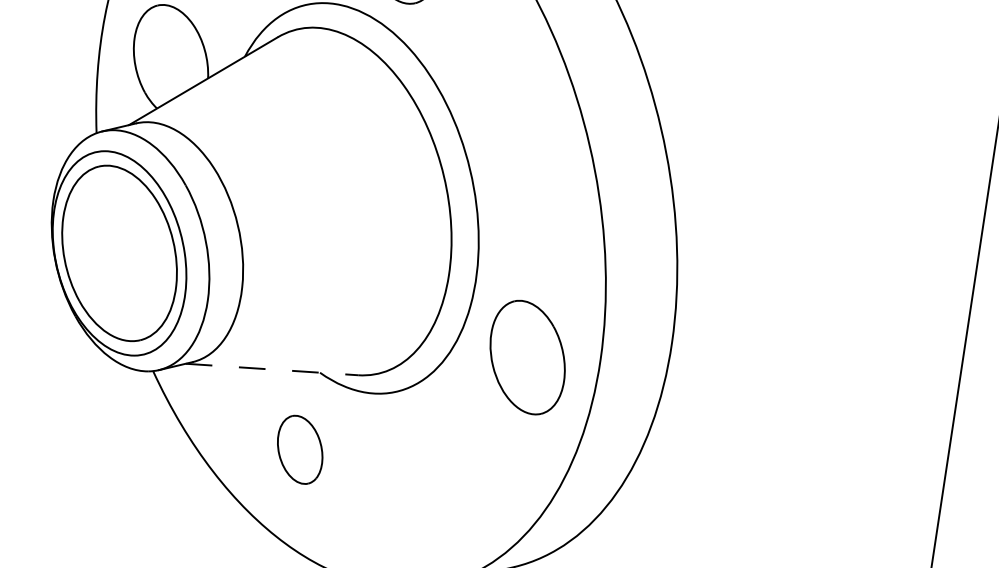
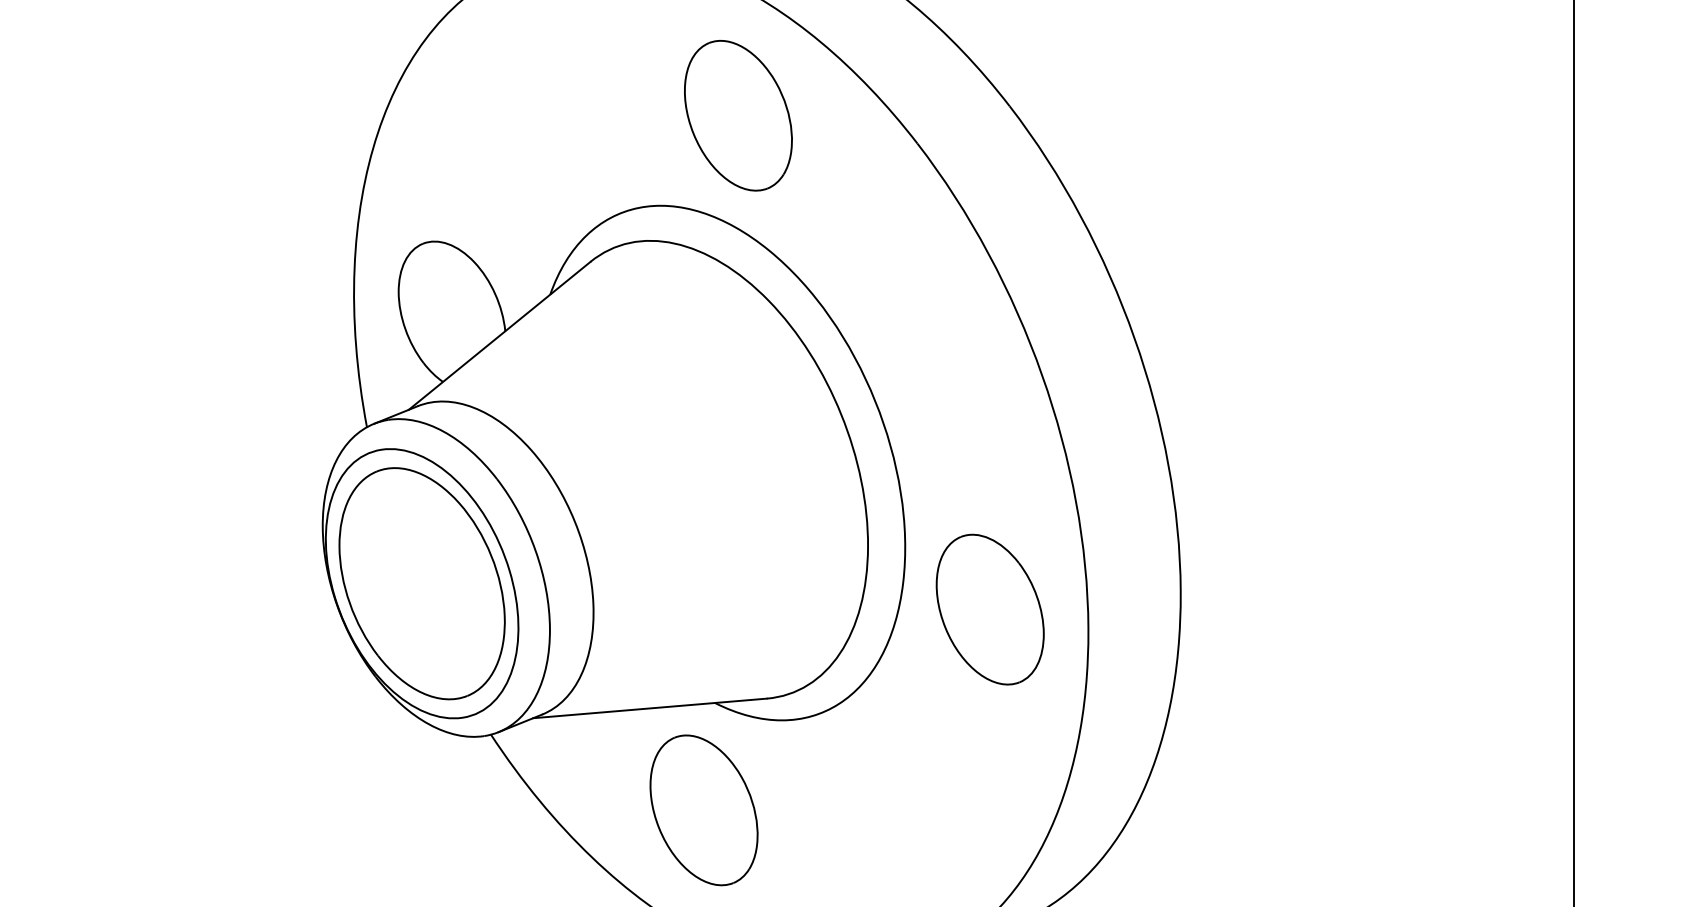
part: (527, 357) -> (989, 609), moved
line: (272, 369) -> (650, 708), dashed -> solid
part: (299, 449) -> (703, 810), size x1.67

